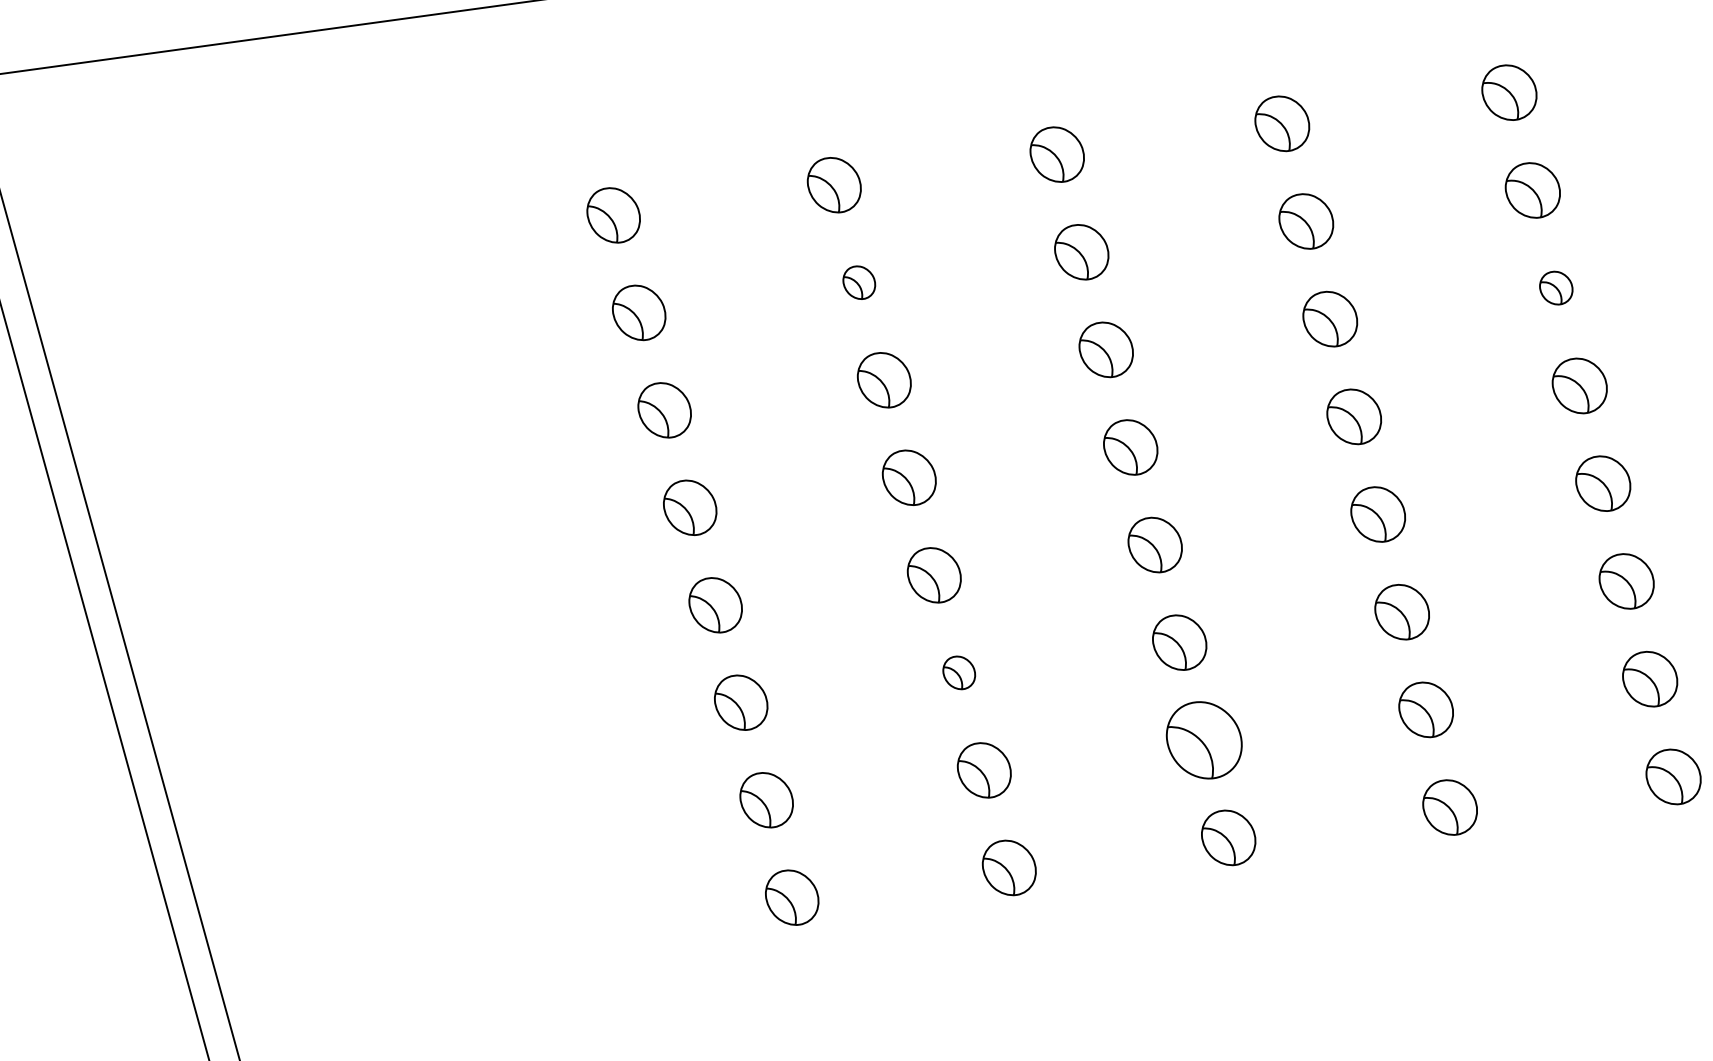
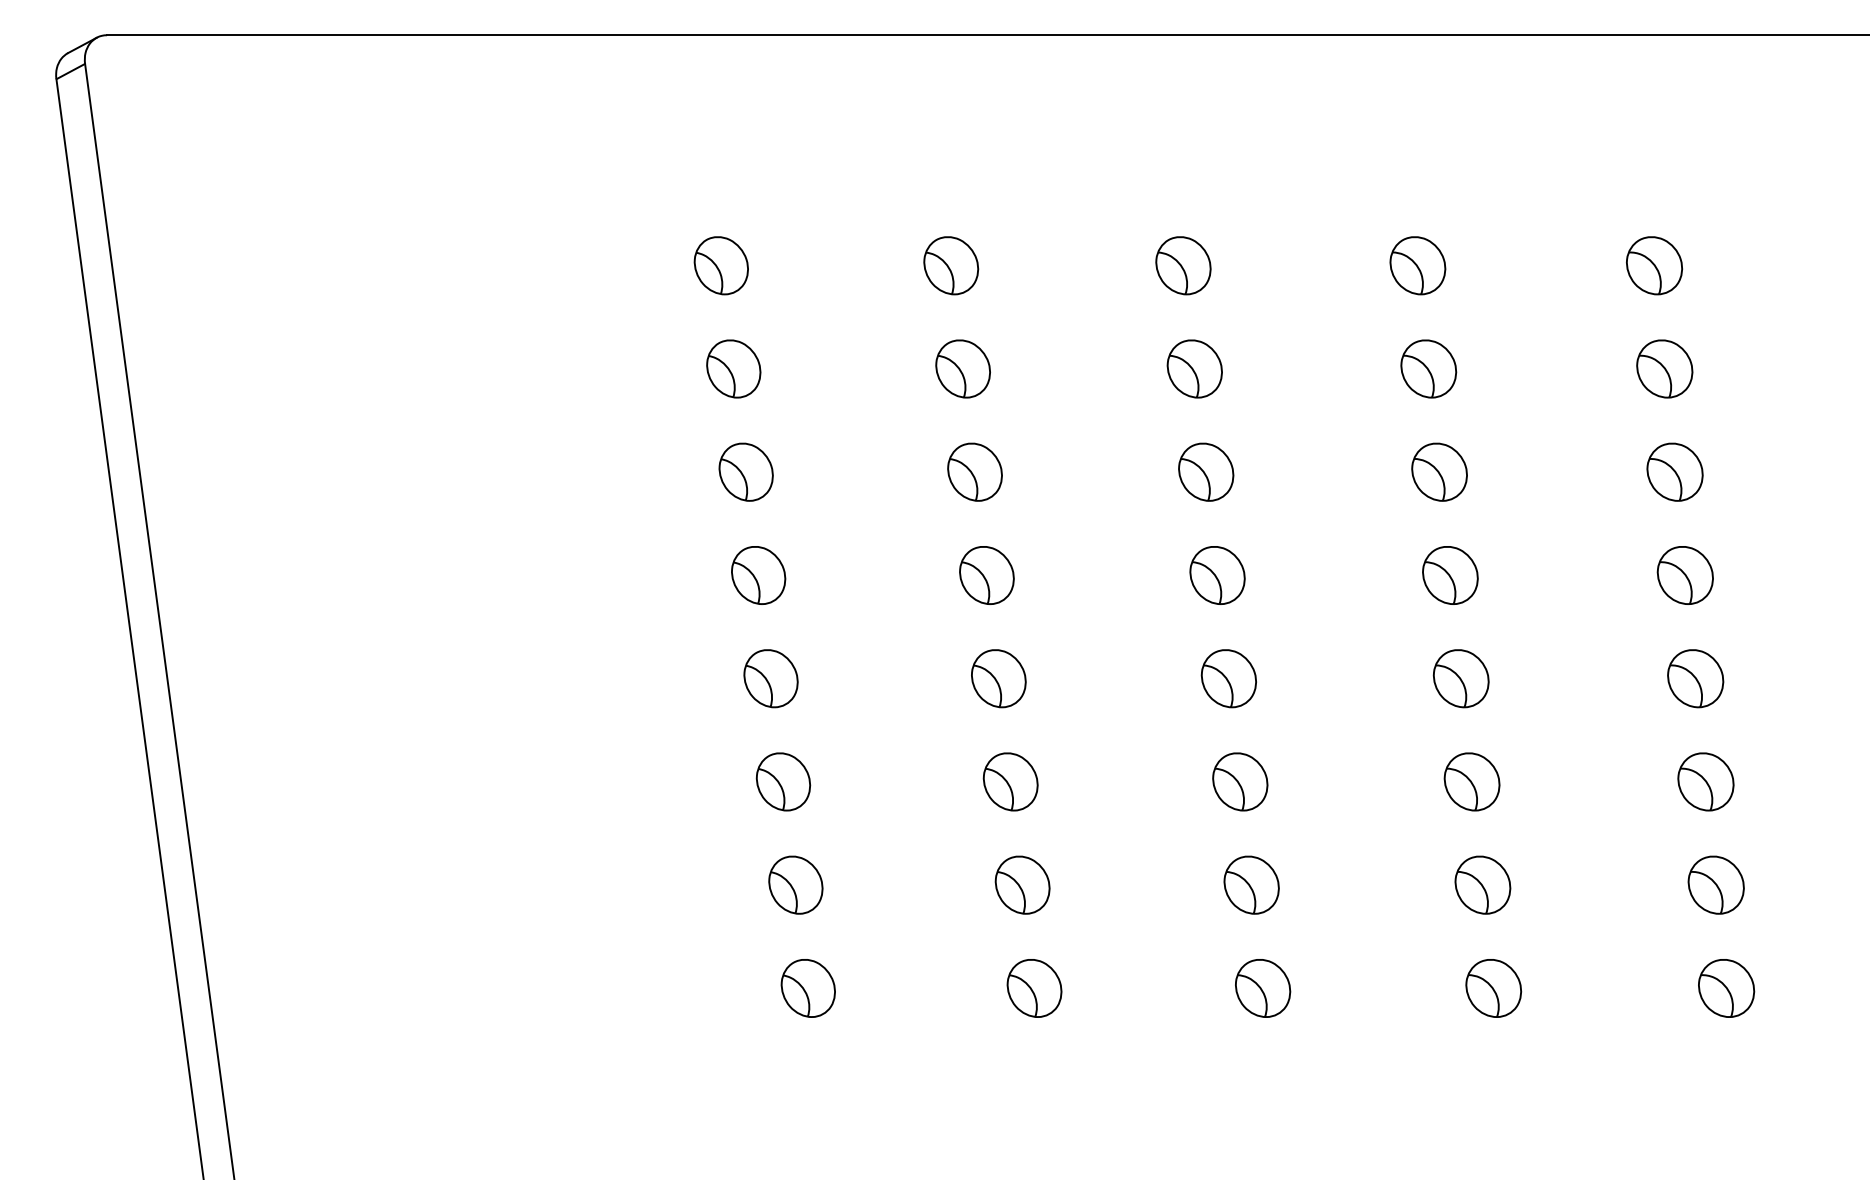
part: (858, 282) -> (962, 368), size x1.67
part: (1555, 287) -> (1674, 471), size x1.67
part: (959, 672) -> (1010, 781), size x1.67
part: (1203, 739) -> (1251, 884), size x0.71

